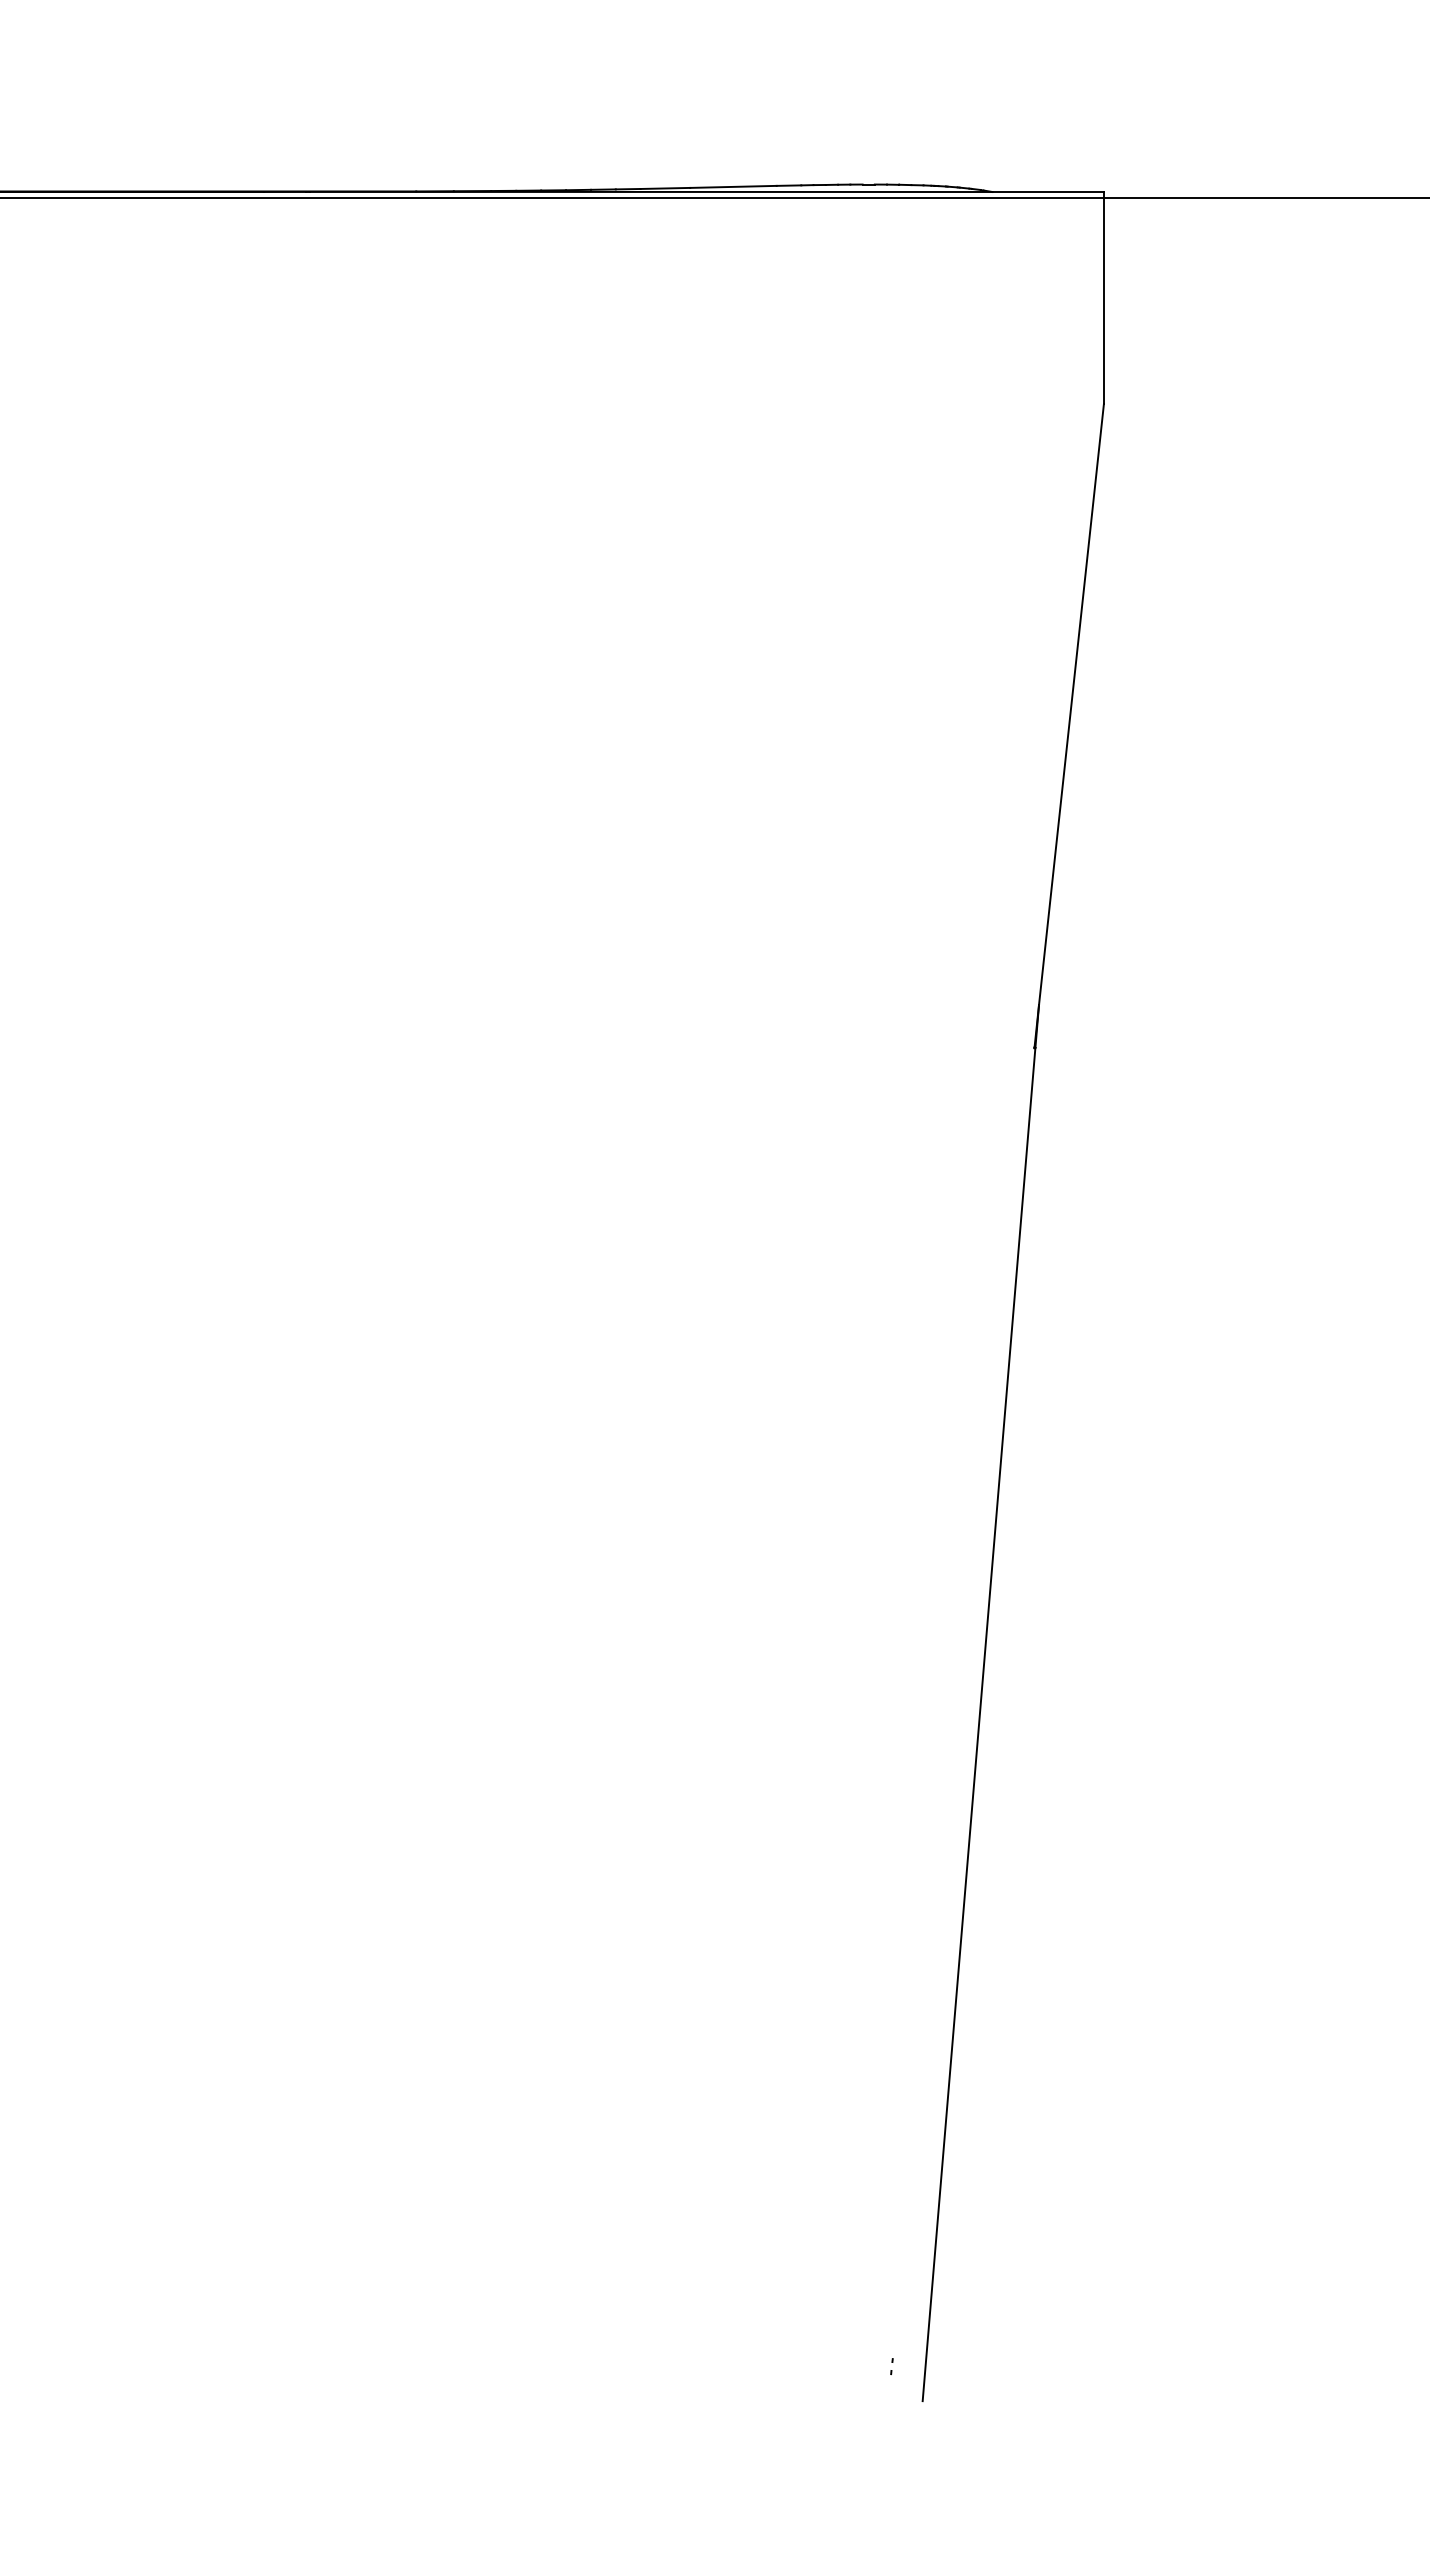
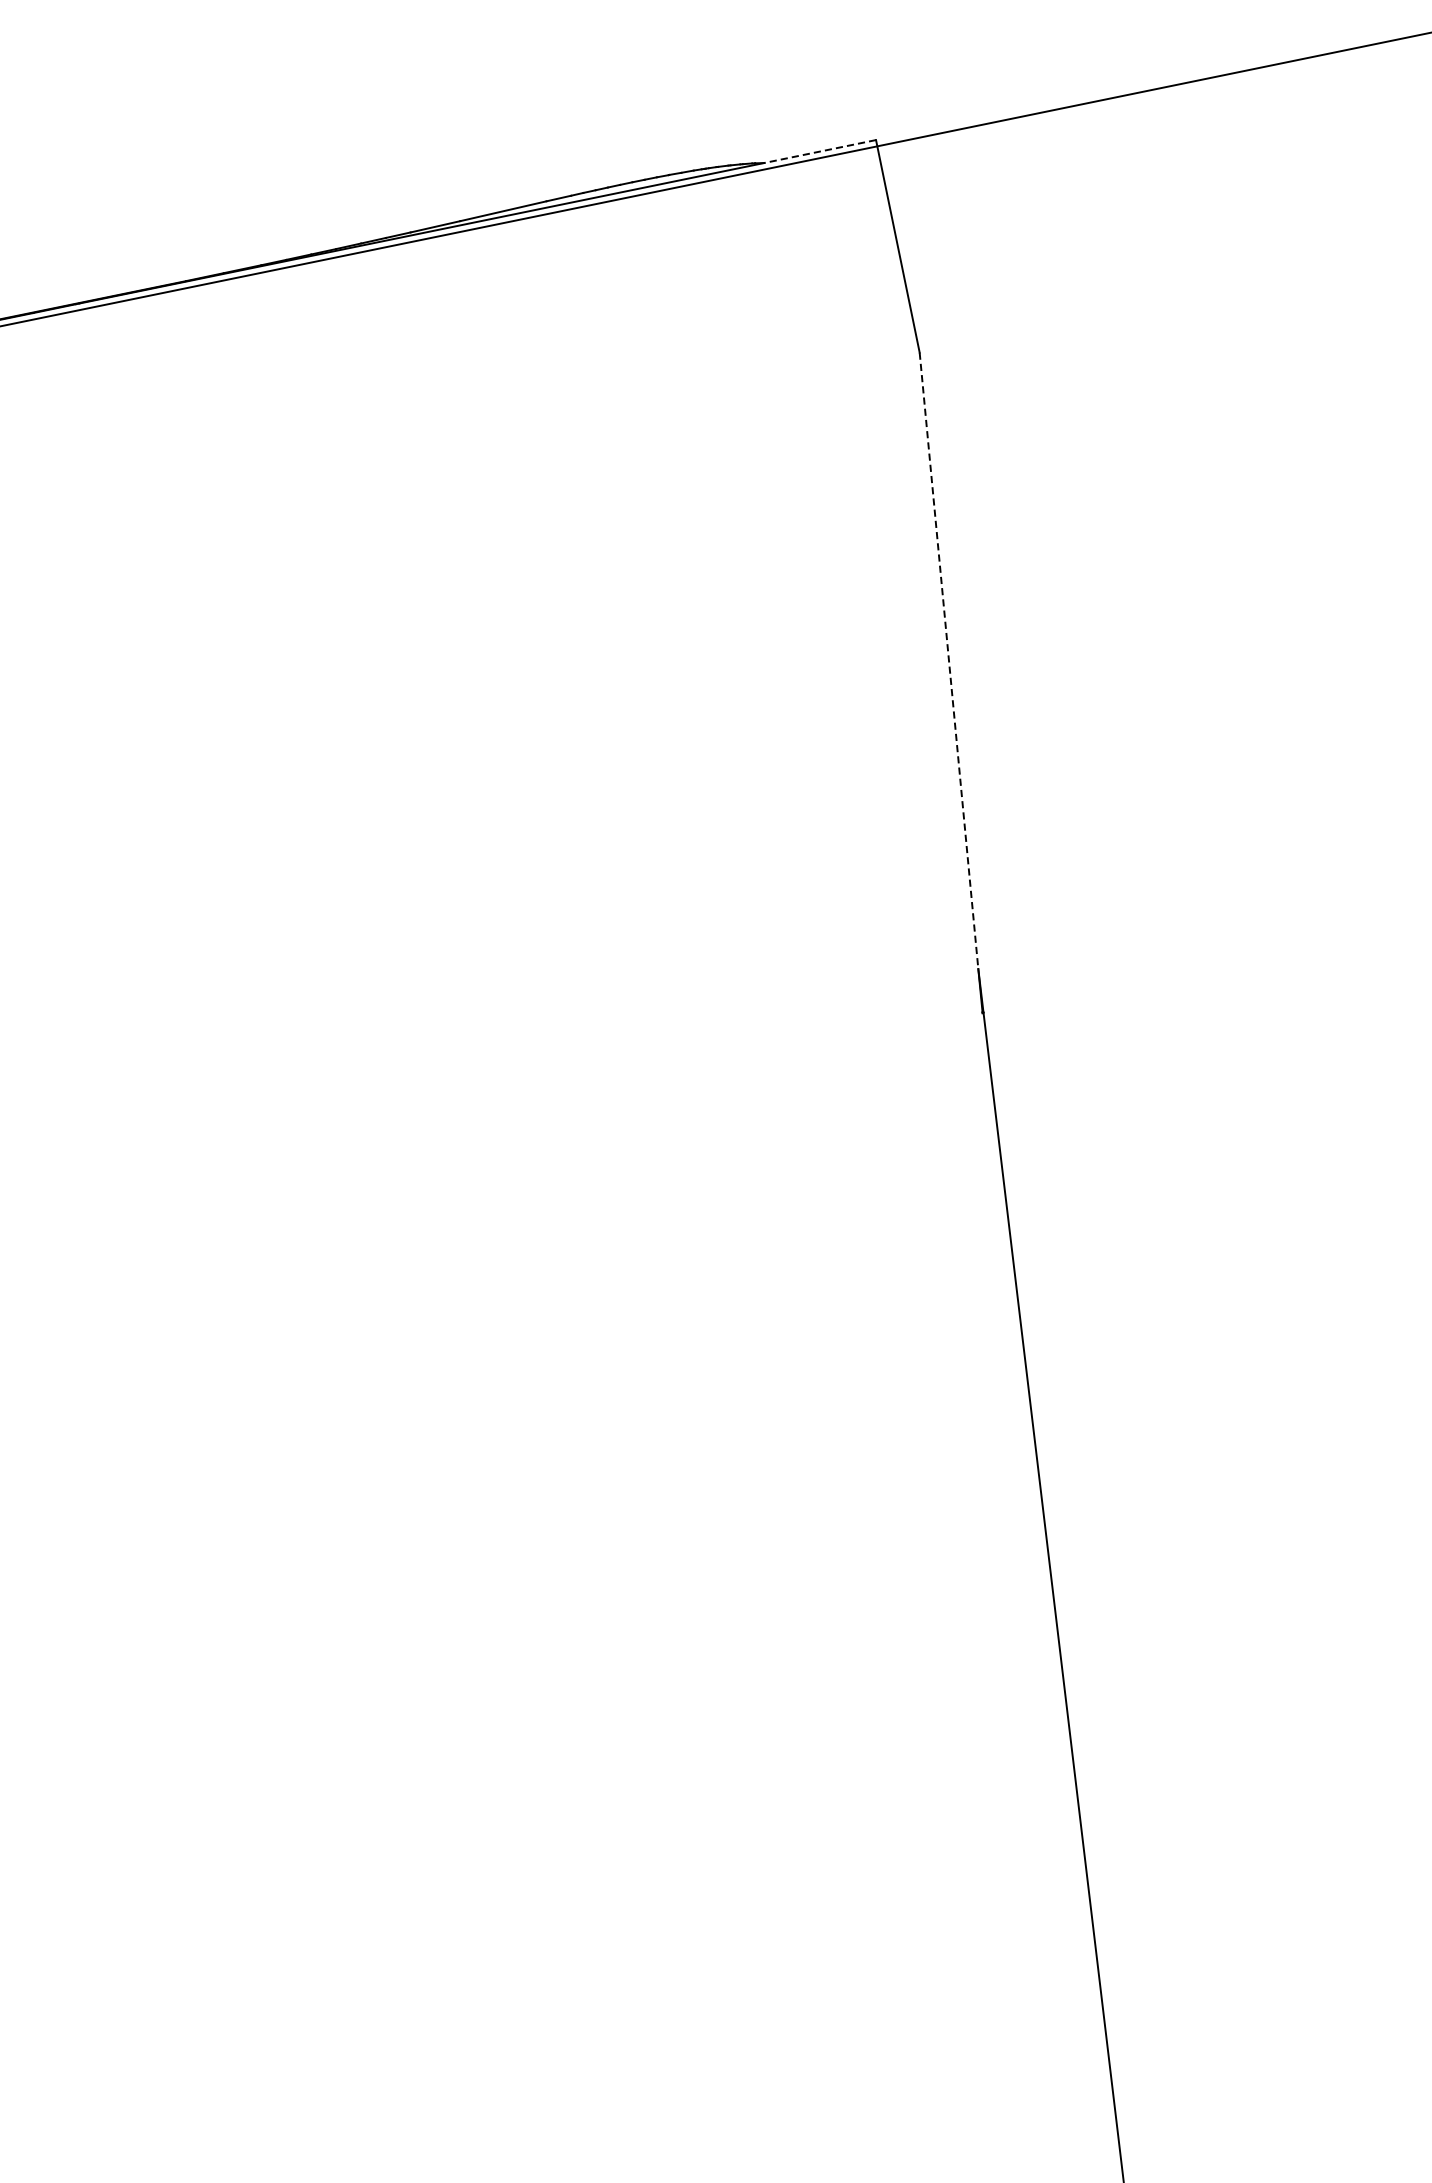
line: (1048, 192) -> (820, 151), solid -> dashed
line: (1071, 705) -> (949, 661), solid -> dashed

